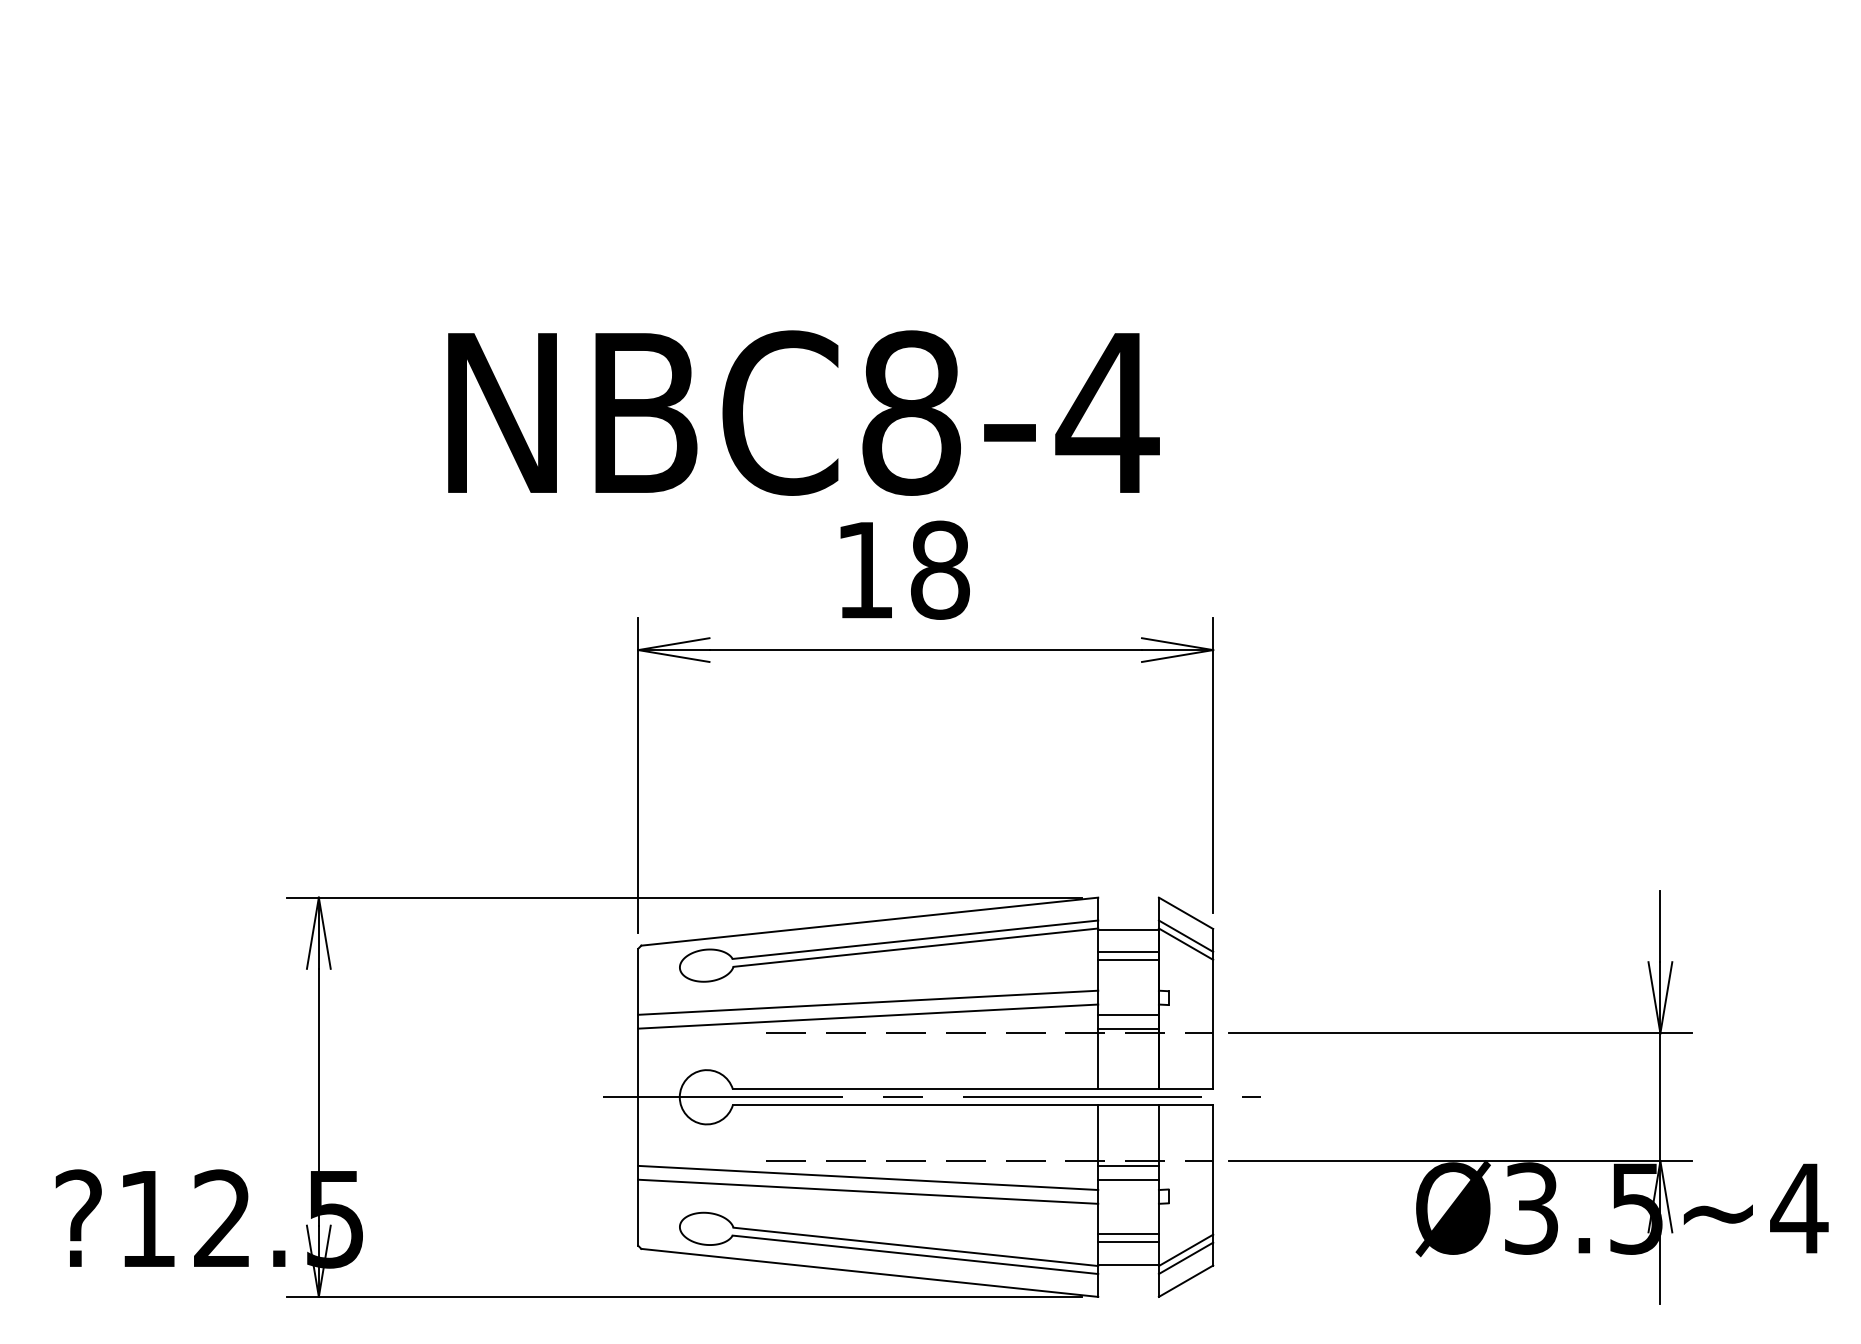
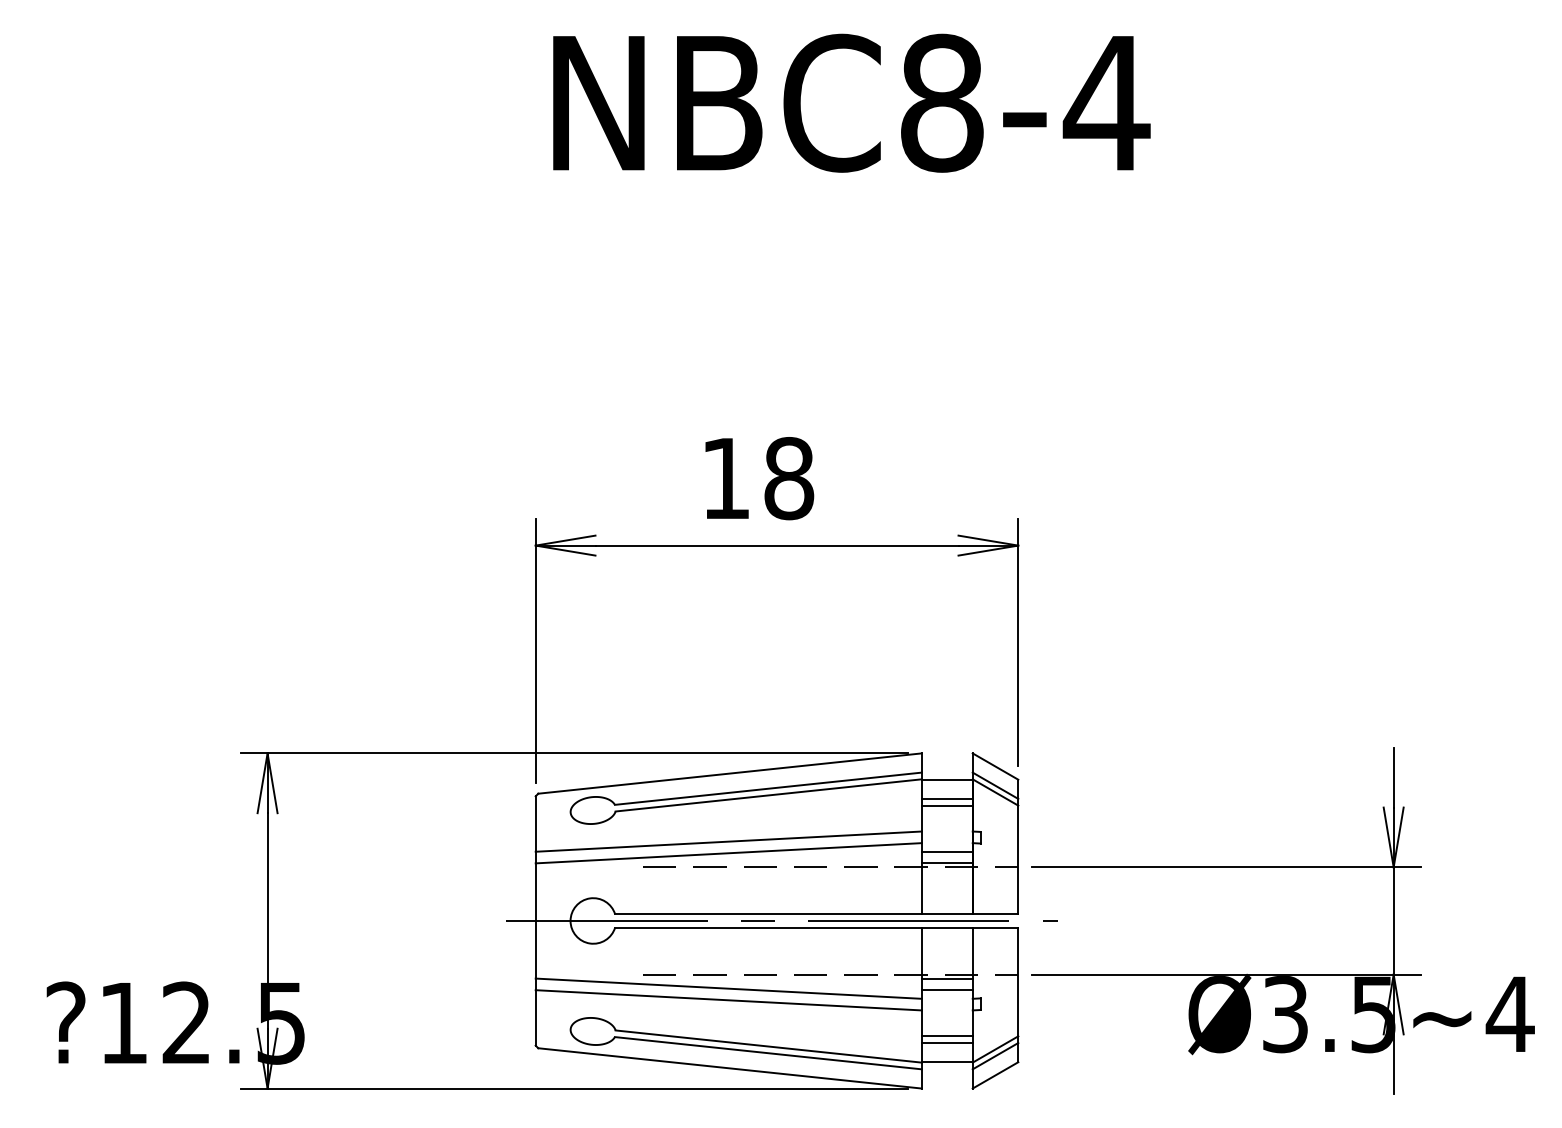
text: (803, 412) -> (851, 102), moved

